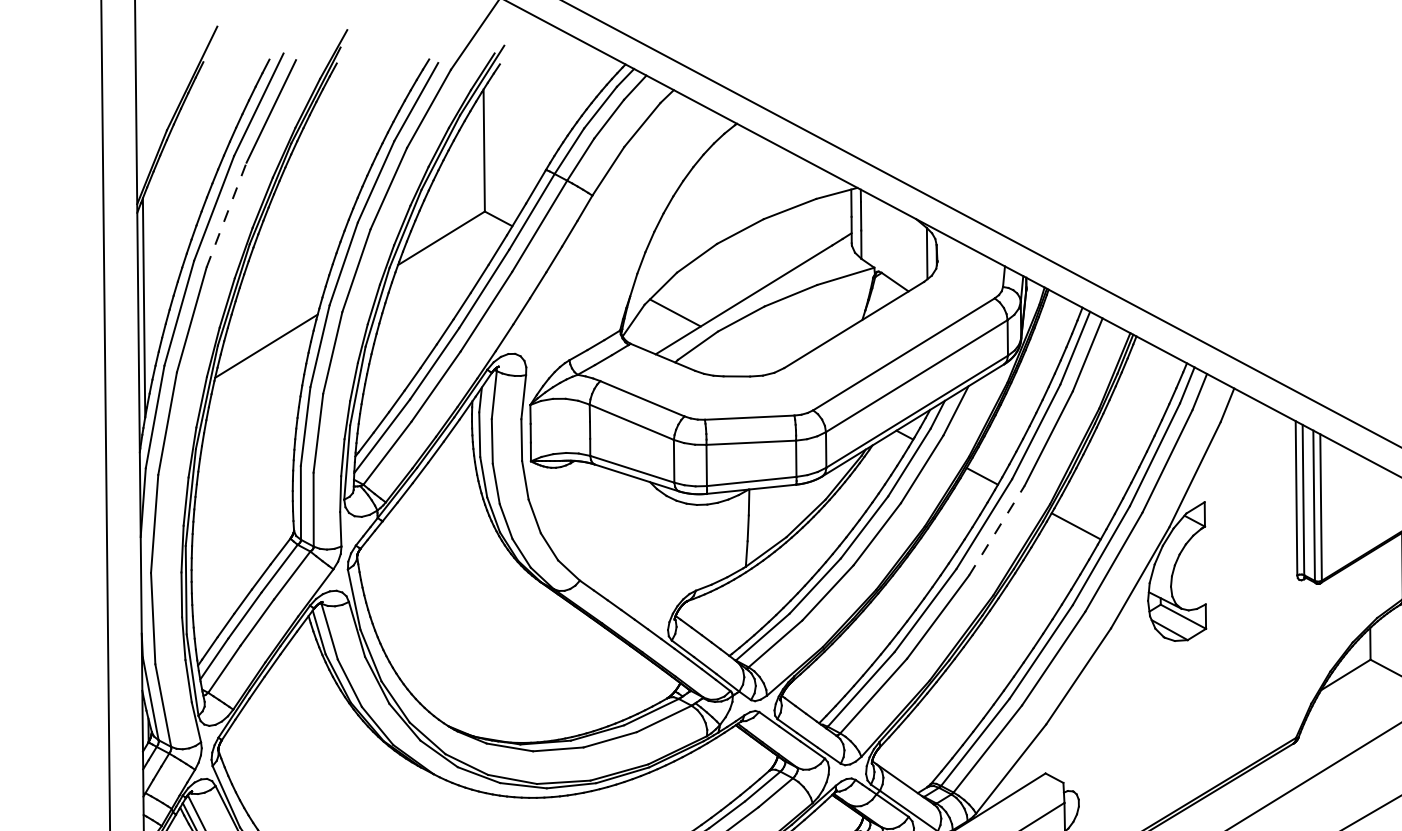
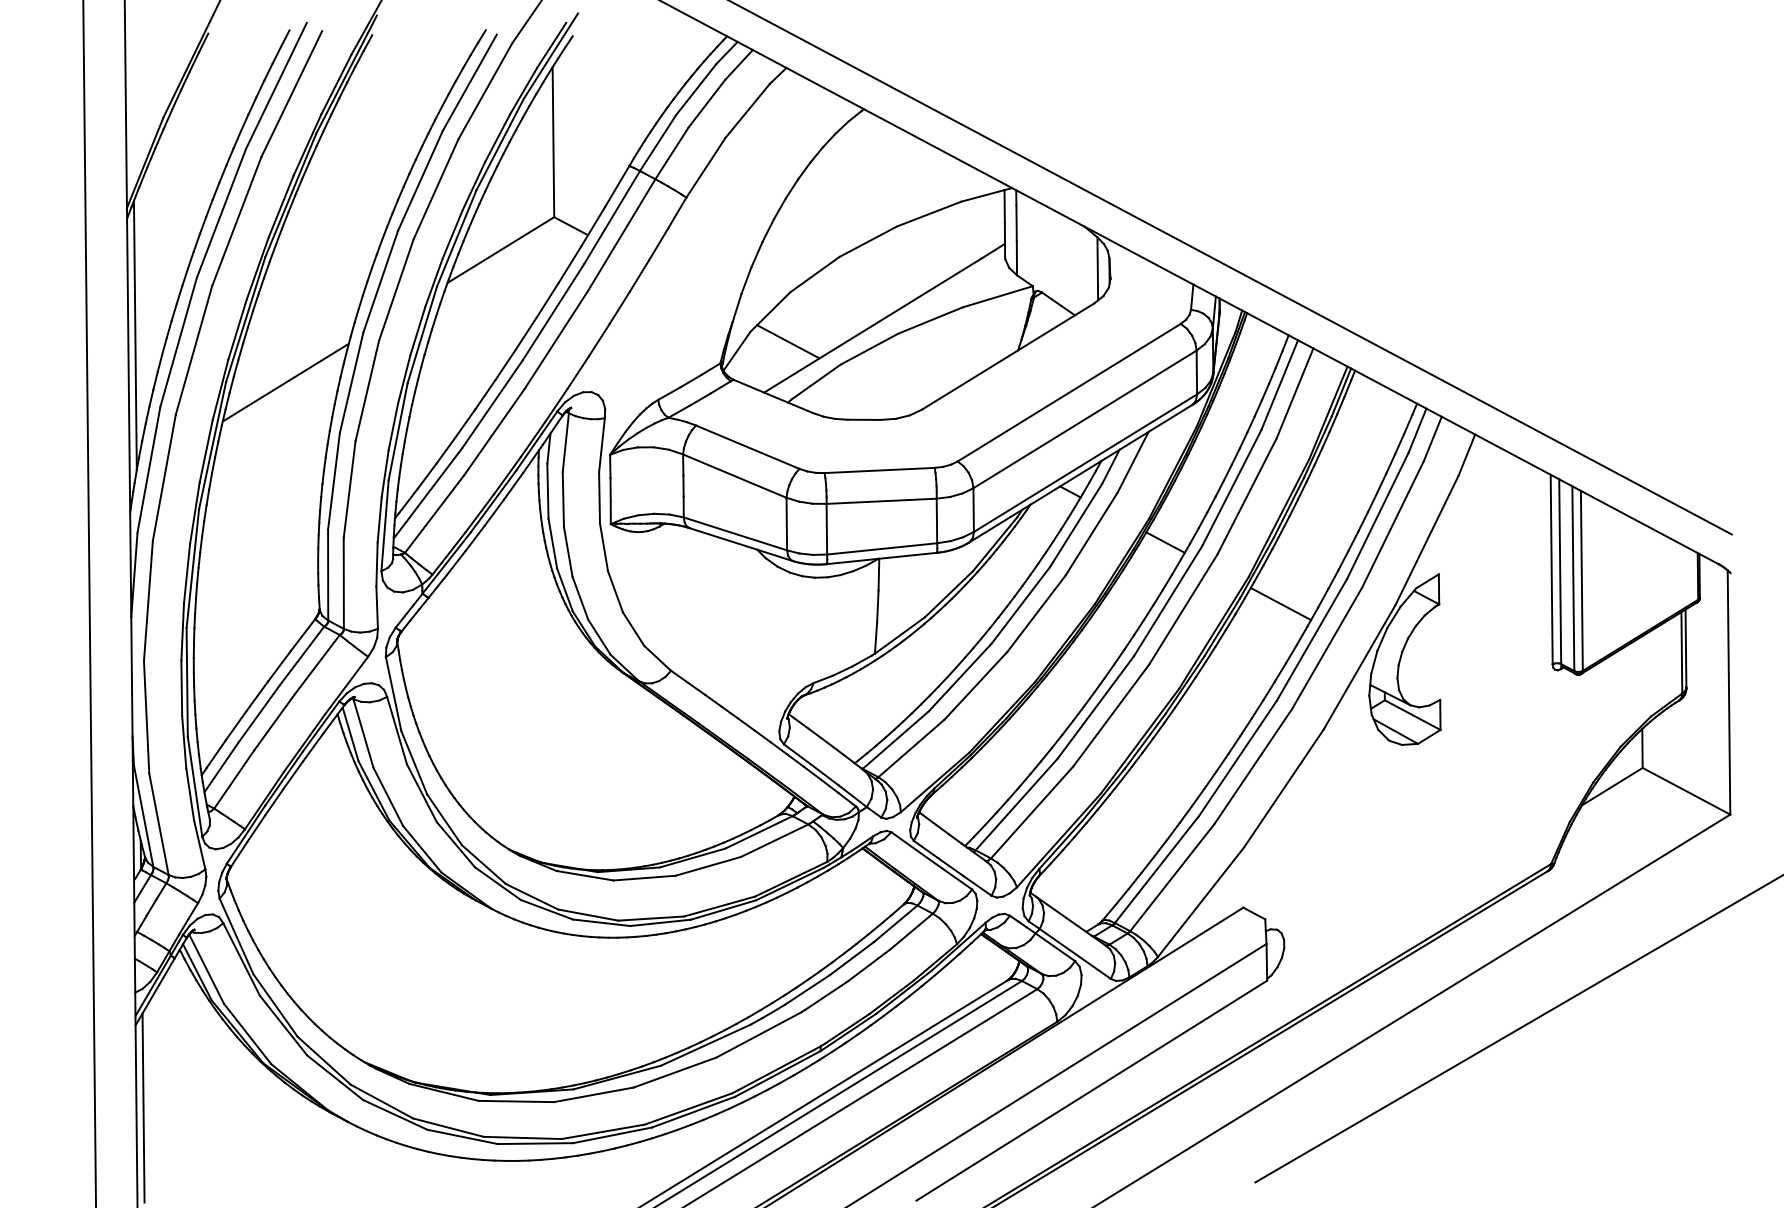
line: (226, 215) -> (236, 221), dashed -> solid
line: (996, 530) -> (1183, 609), dashed -> solid

